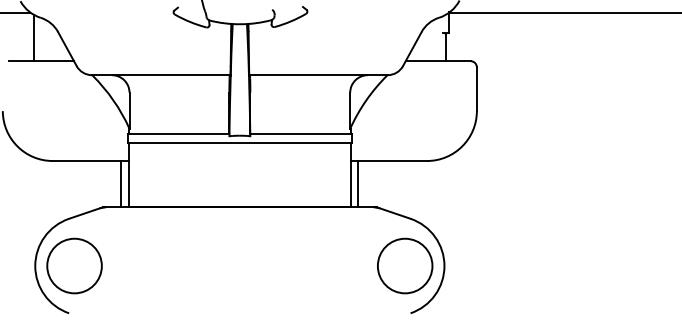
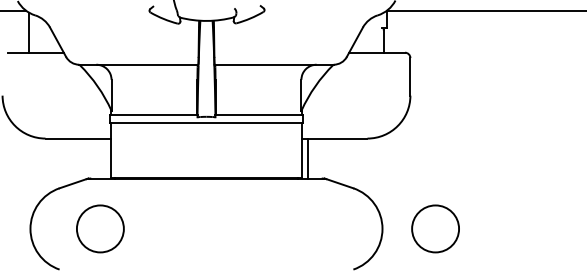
line: (121, 184) -> (104, 158), removed
circle: (74, 265) -> (100, 228), moved
circle: (405, 265) -> (435, 228), moved

